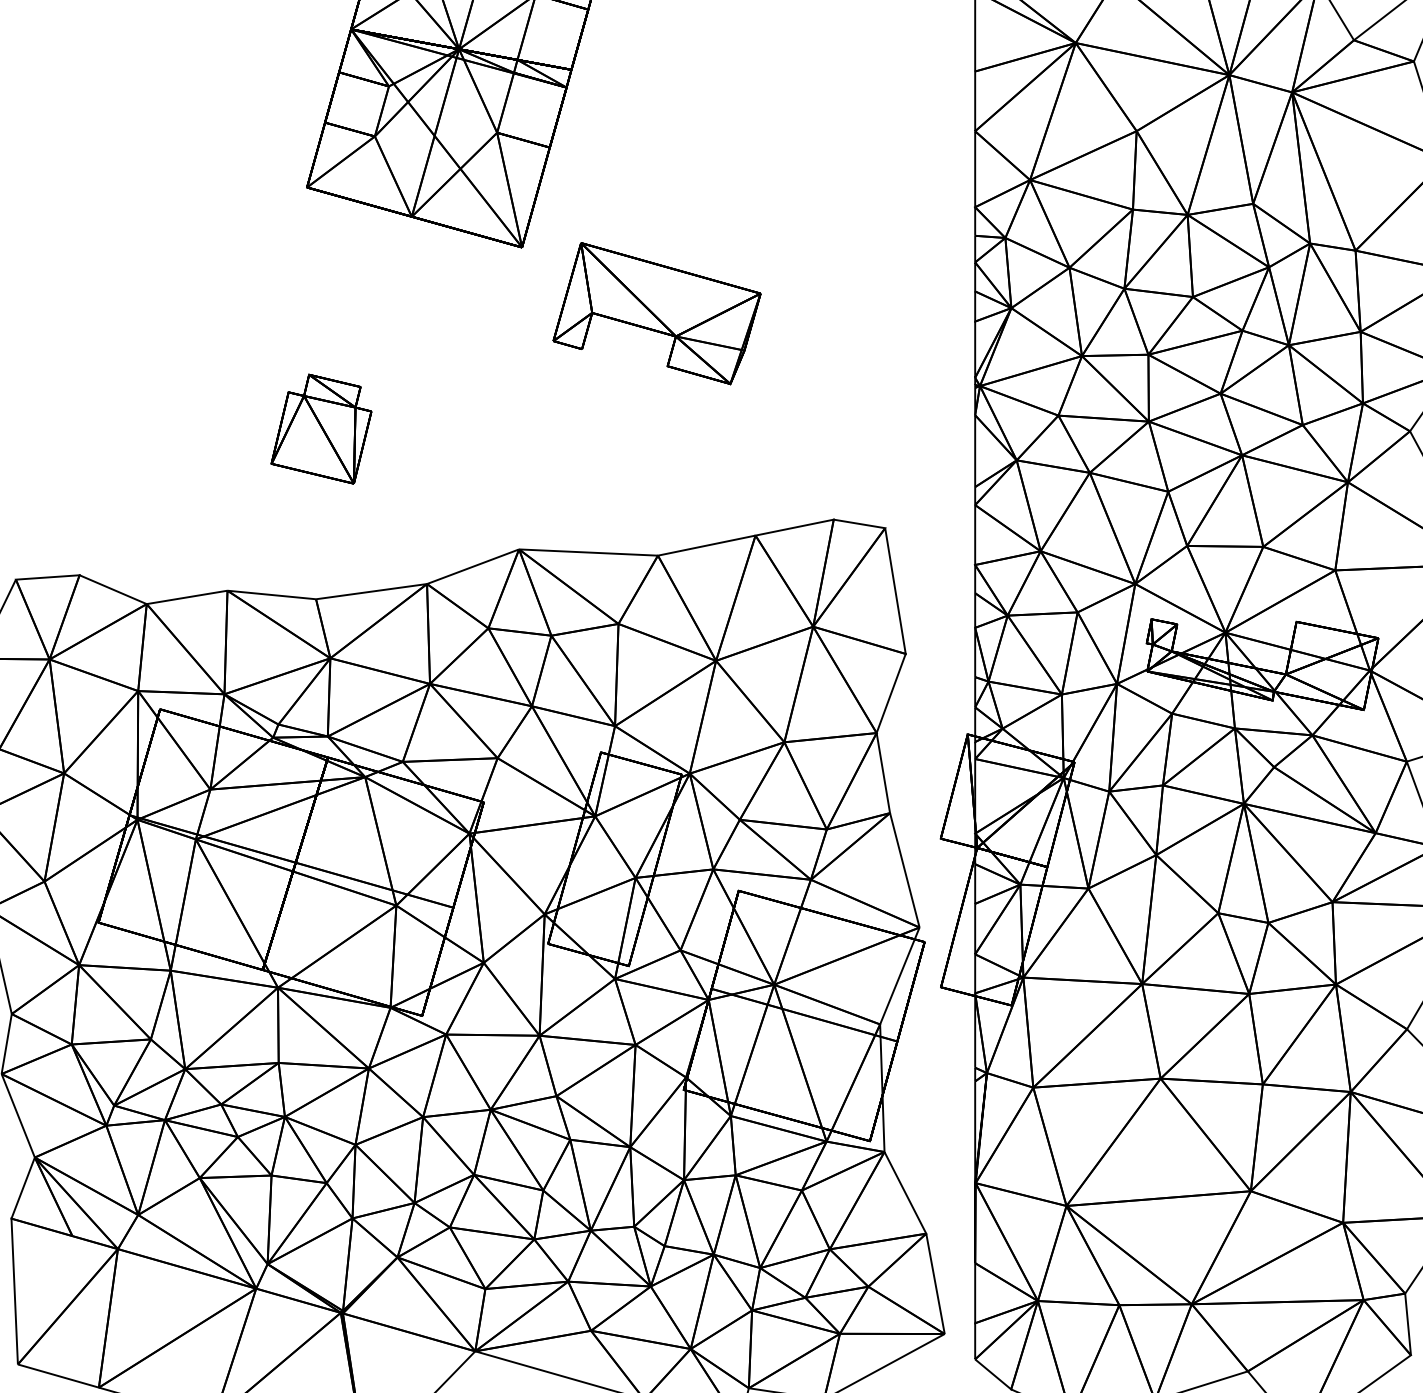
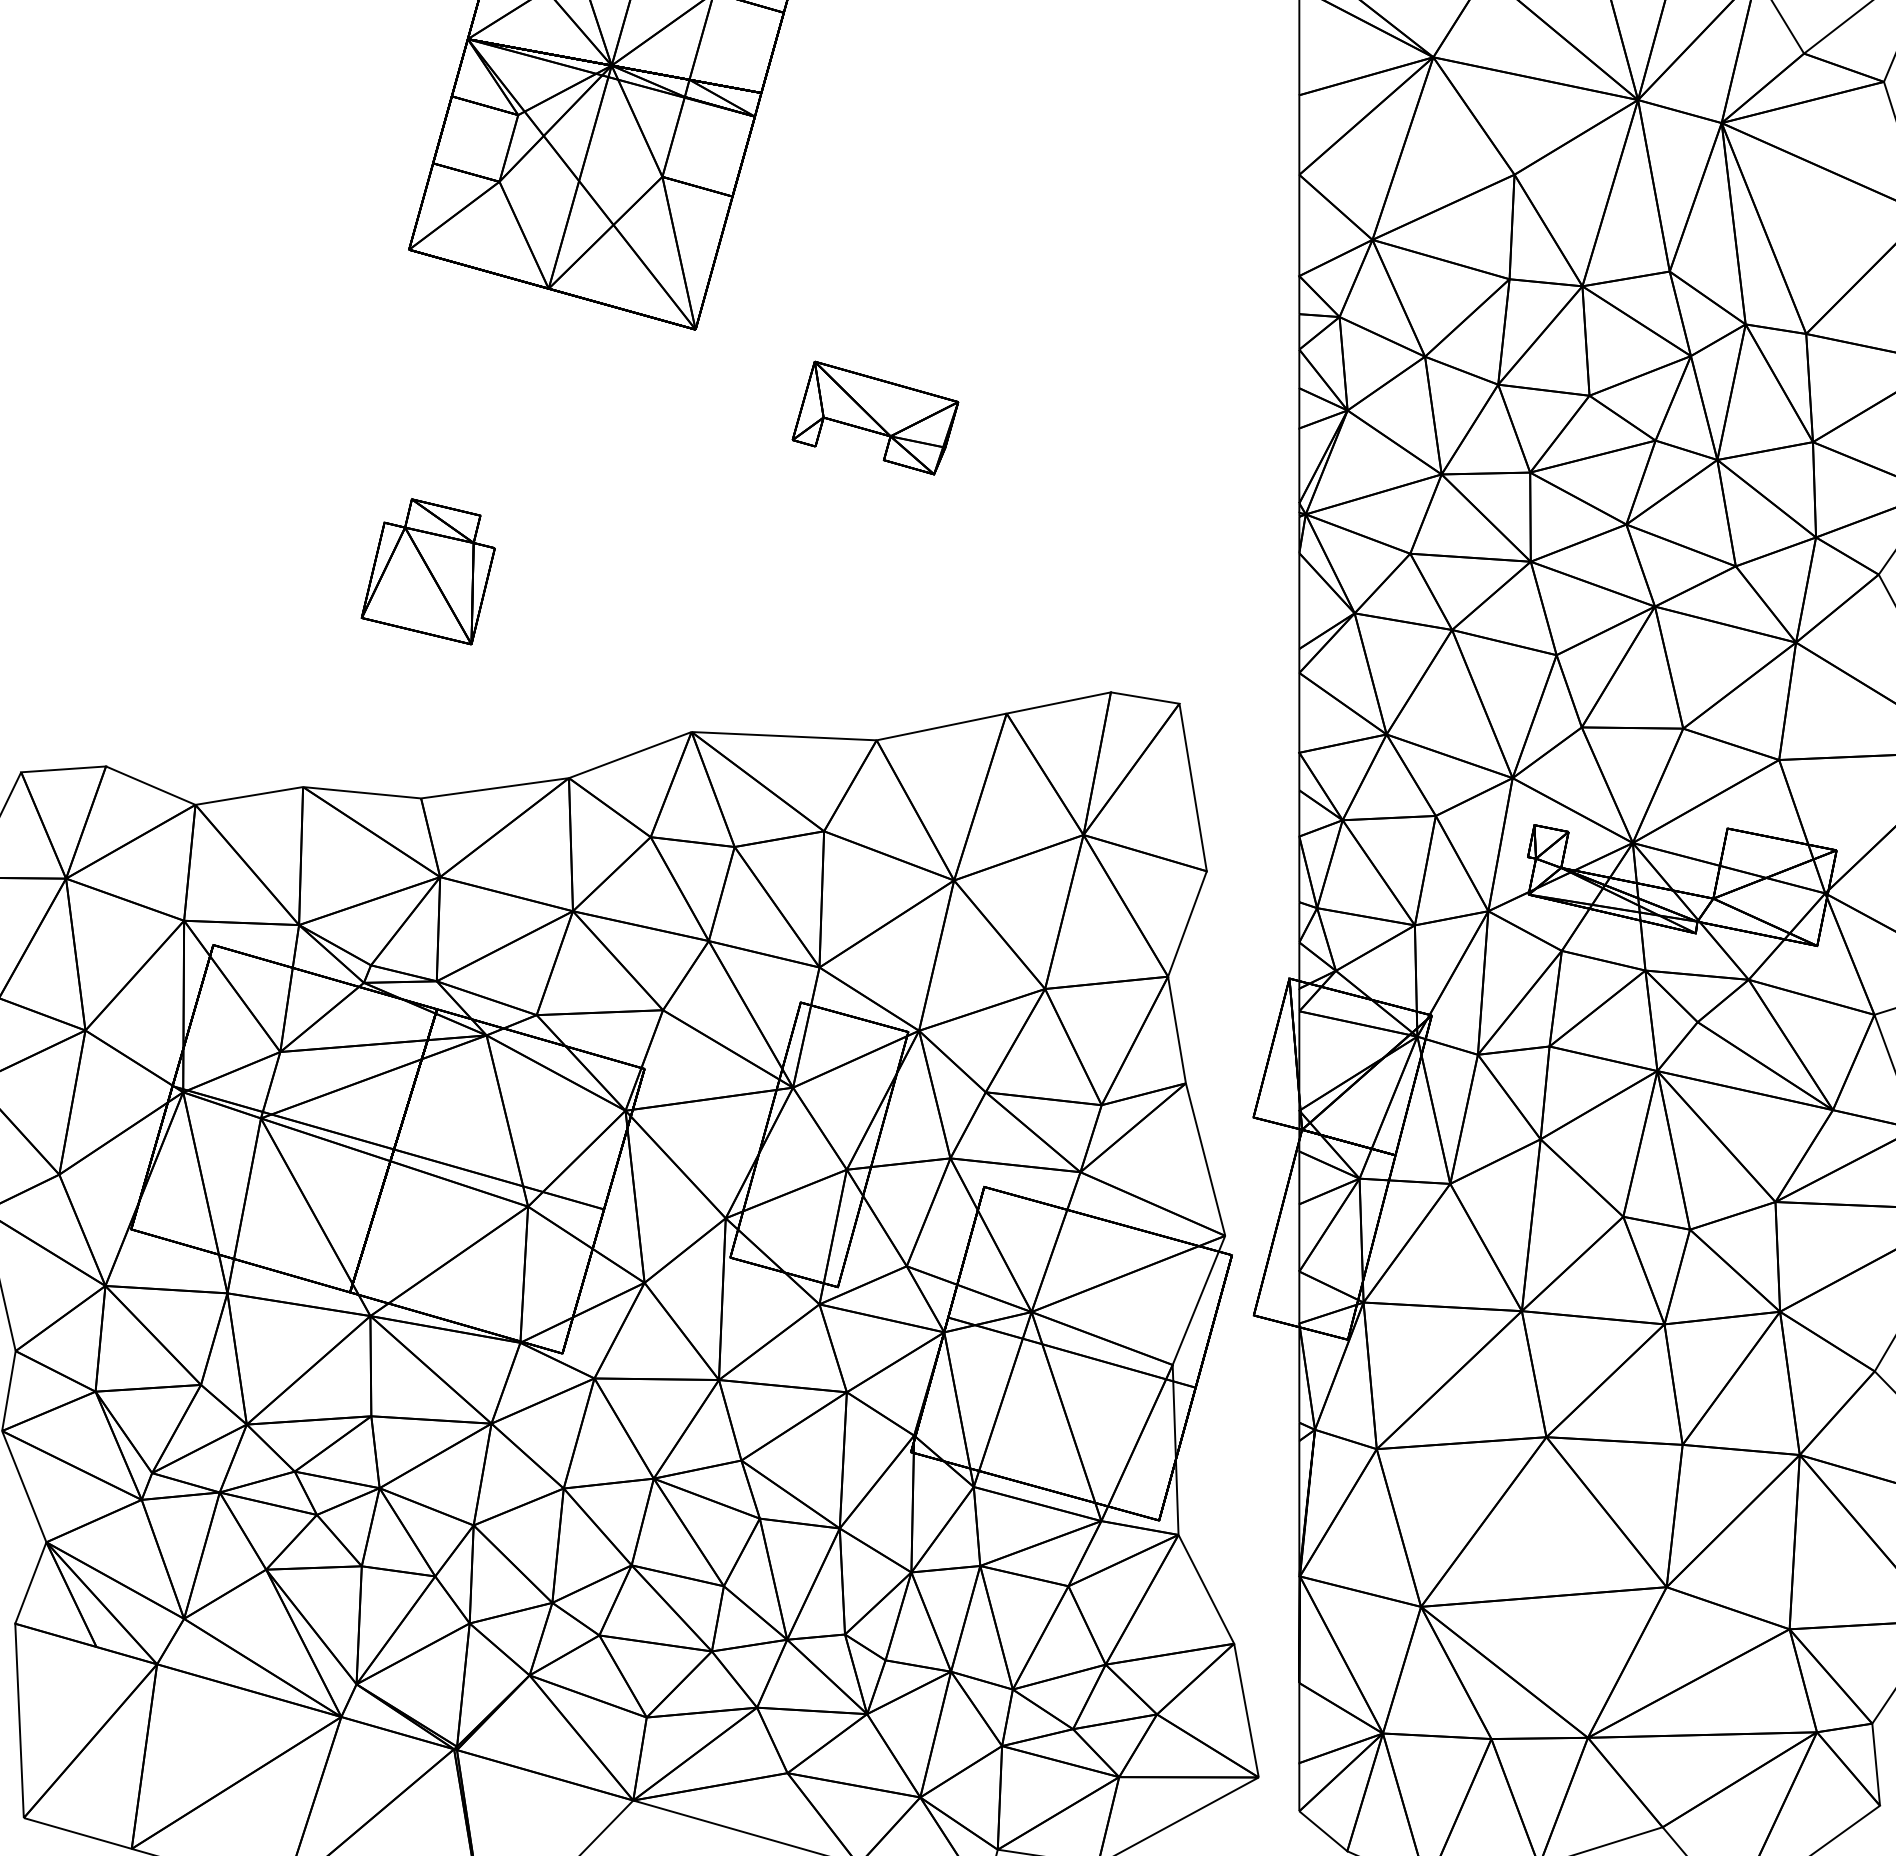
part: (657, 314) -> (875, 418), size x0.6

